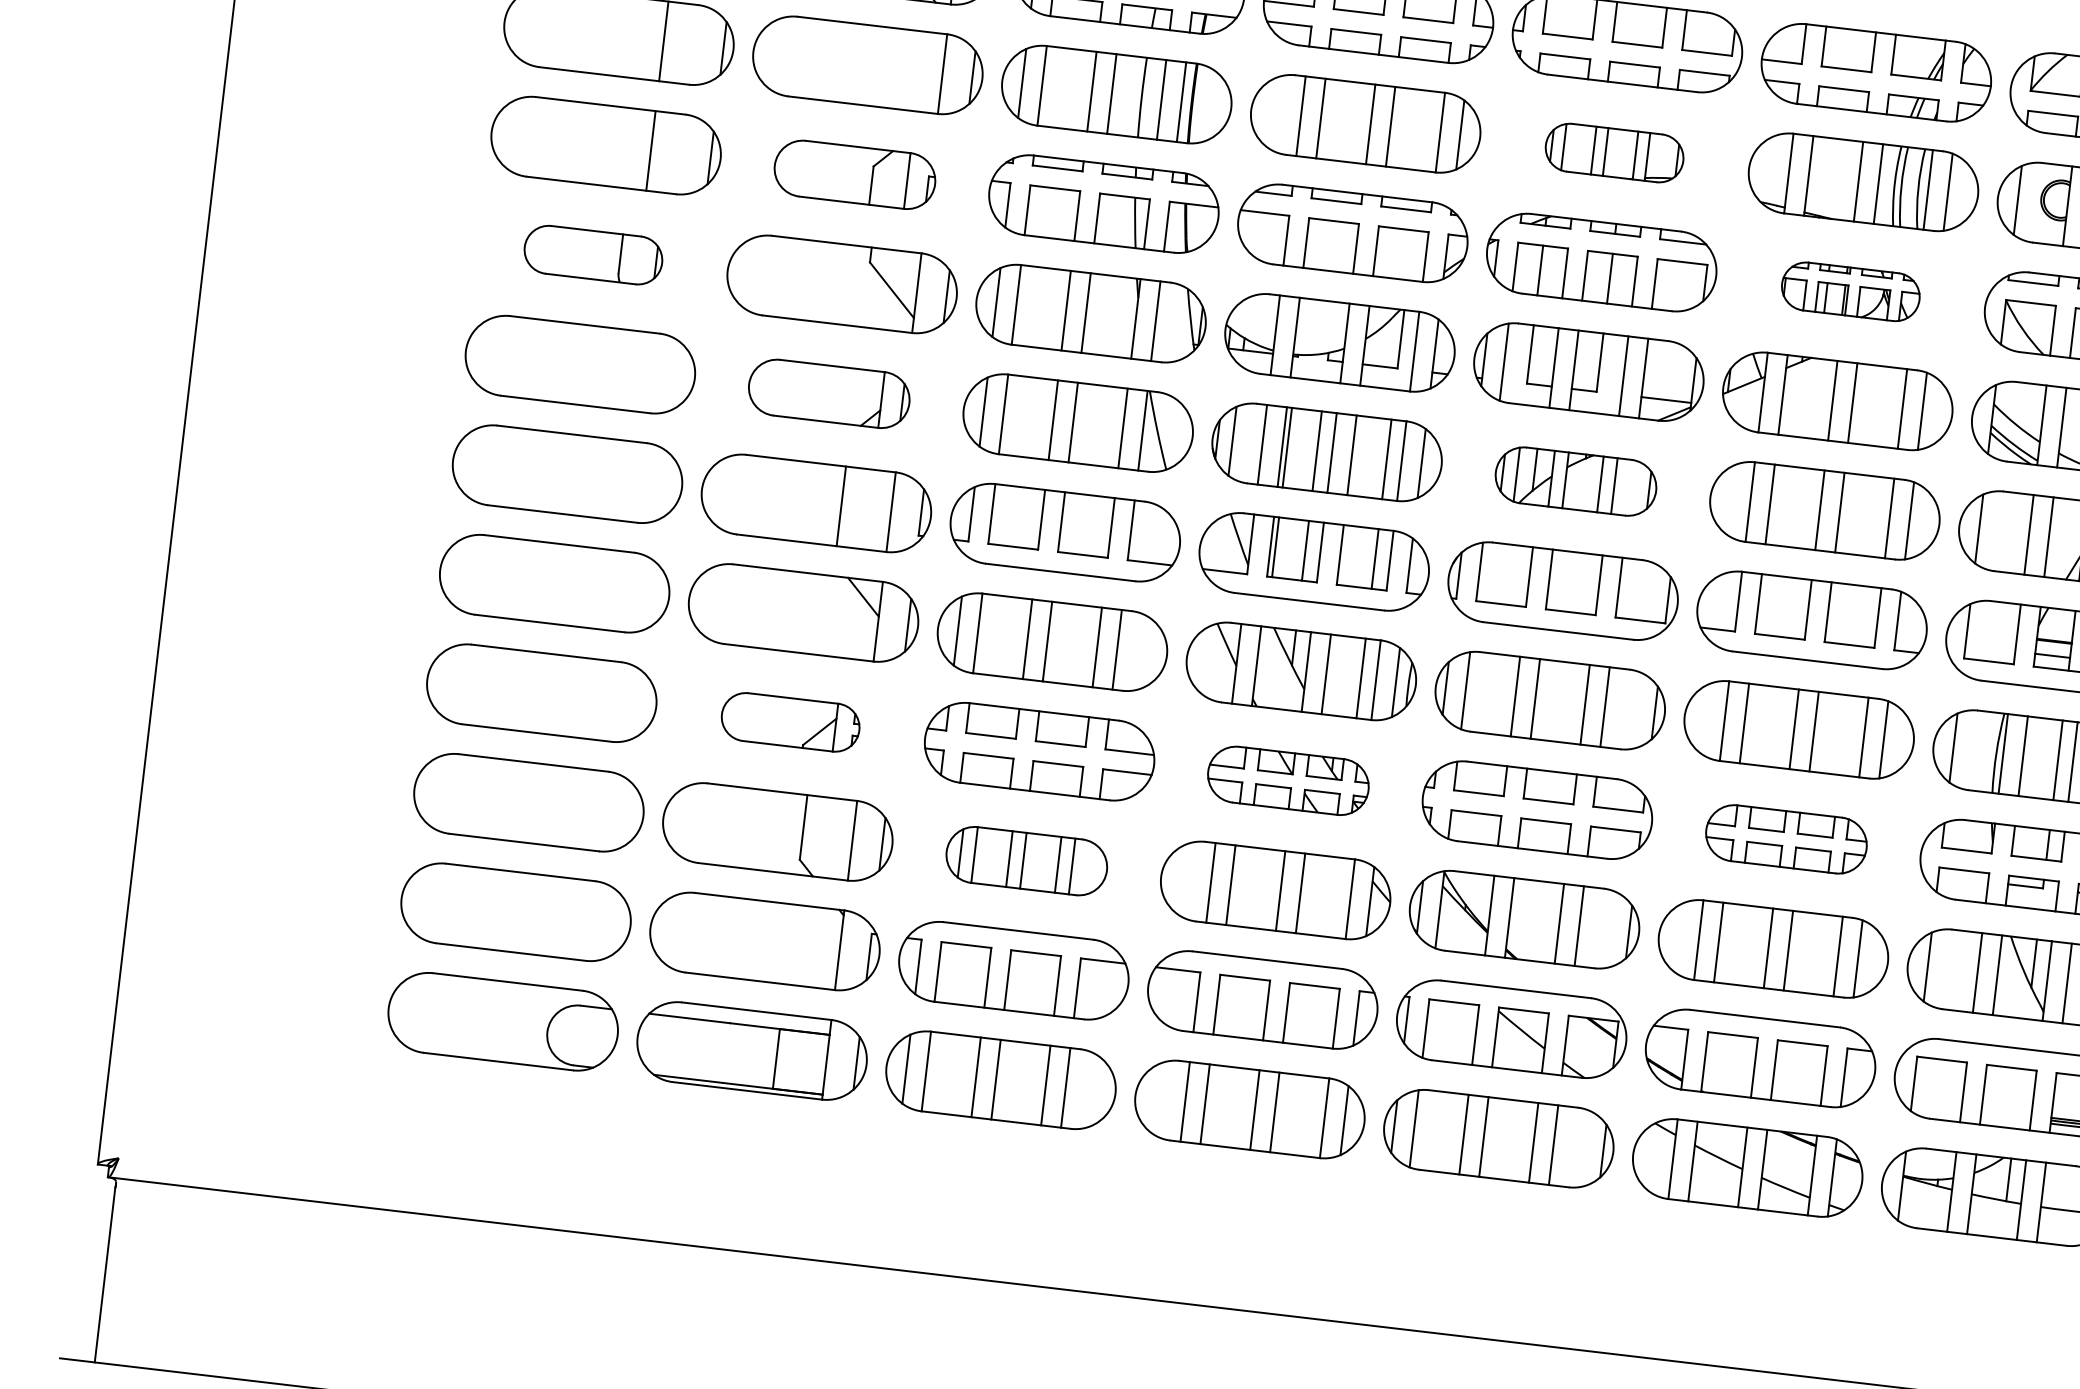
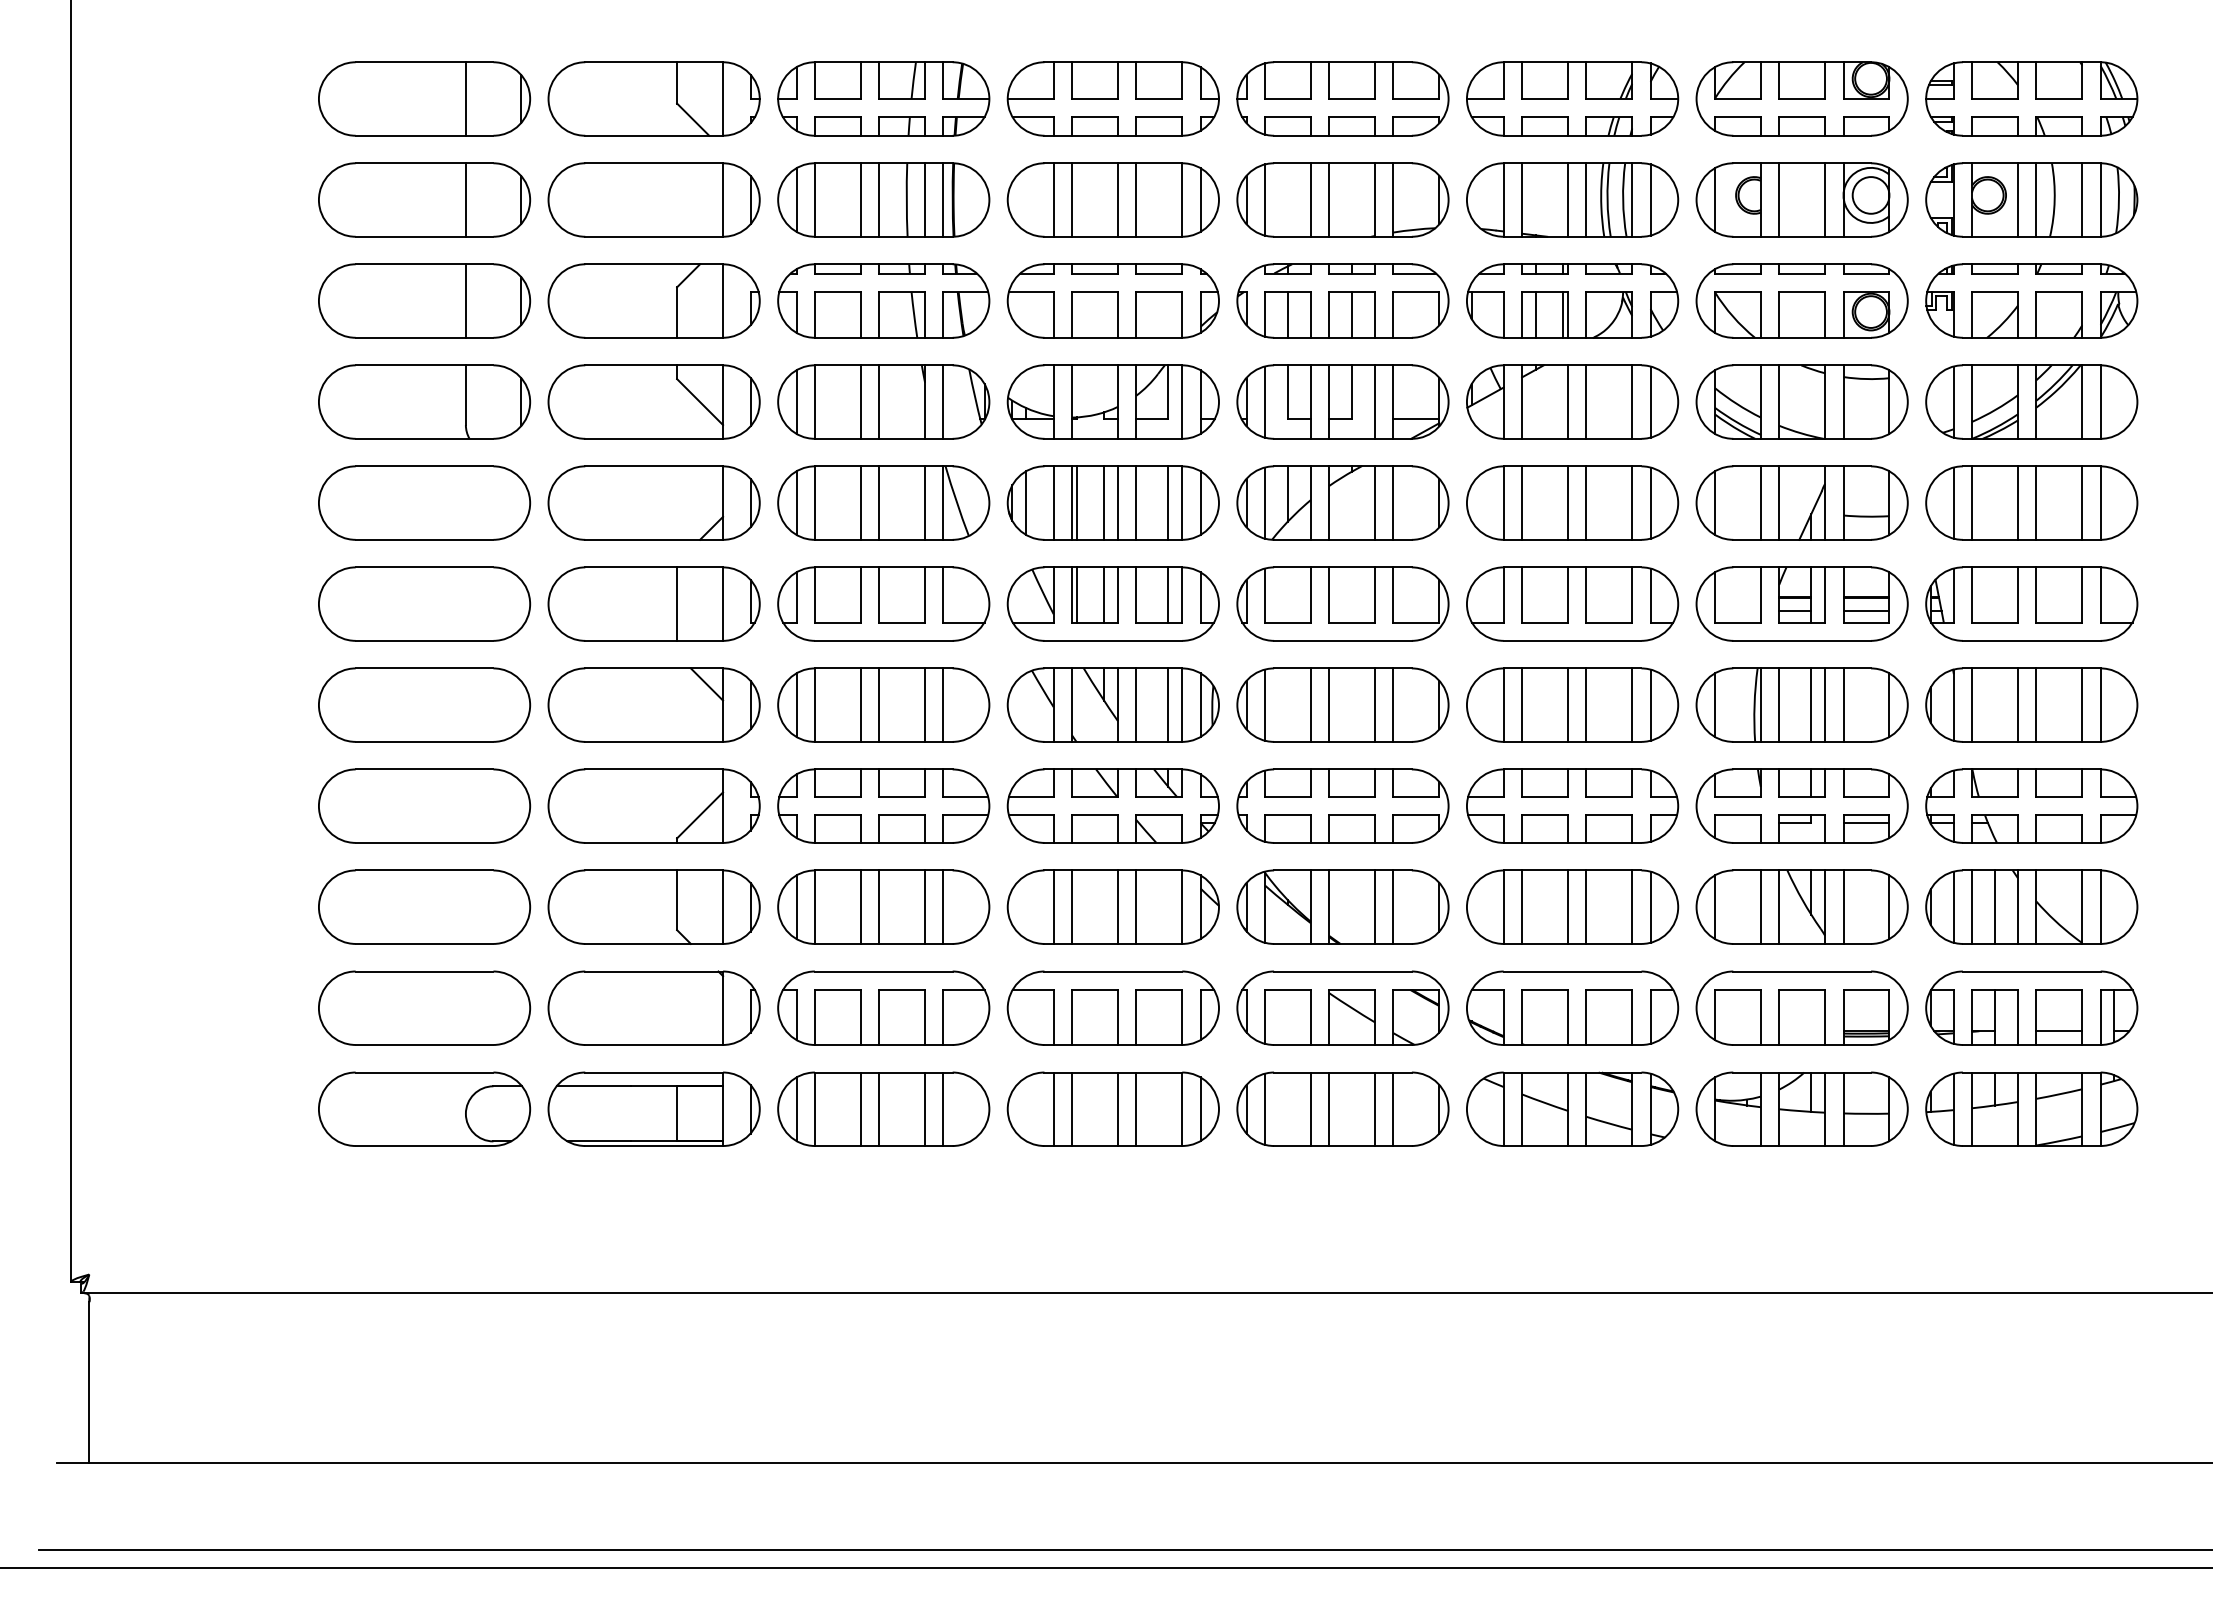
part: (1614, 152) -> (1342, 199), size x1.67
part: (854, 174) -> (653, 300), size x1.43
part: (593, 254) -> (424, 401), size x1.67
part: (1850, 291) -> (1572, 300), size x1.67
part: (828, 393) -> (653, 502), size x1.43
part: (1575, 480) -> (1342, 502), size x1.43
part: (790, 721) -> (653, 805), size x1.67
part: (1287, 780) -> (1112, 805), size x1.43
part: (1786, 838) -> (1572, 805), size x1.43
part: (1026, 860) -> (883, 906), size x1.43

